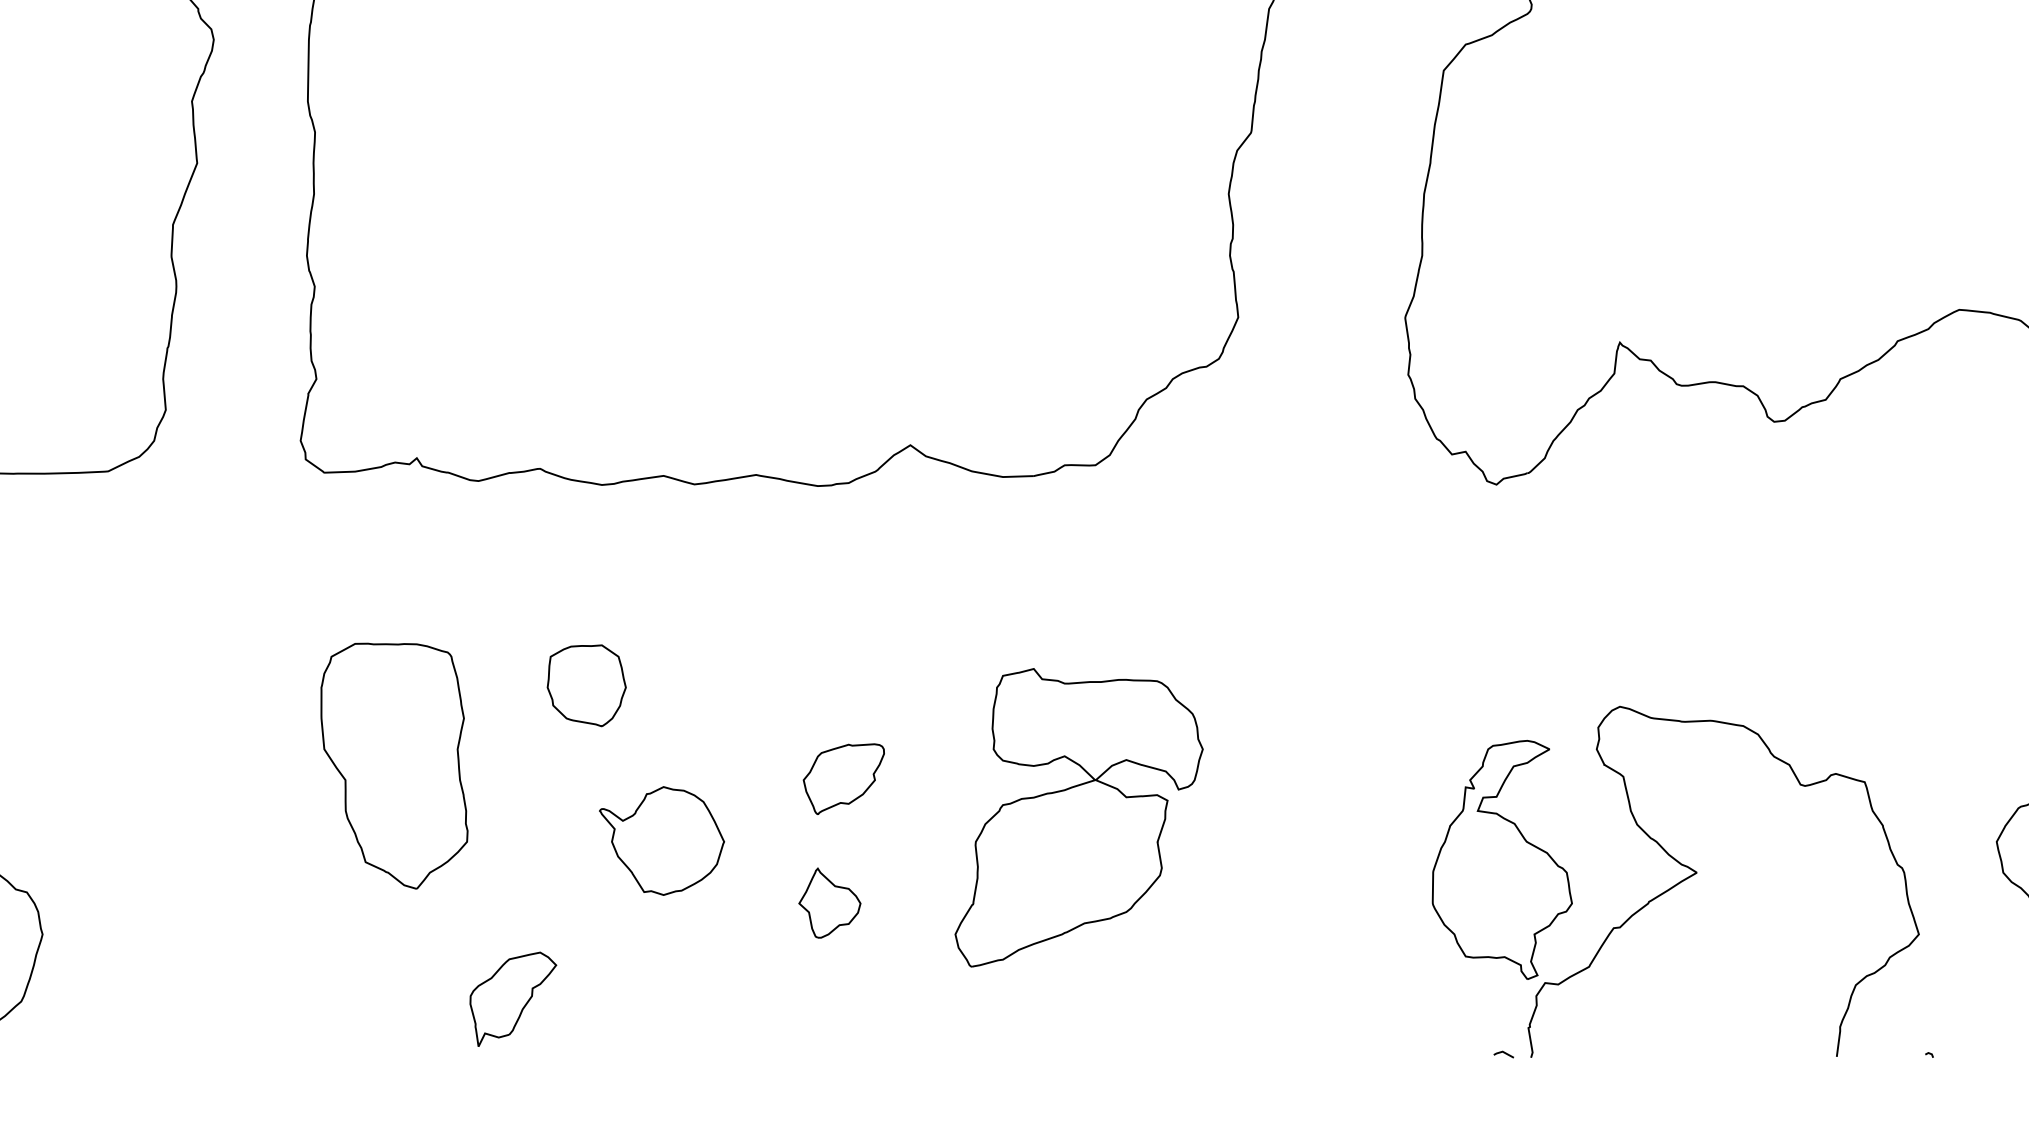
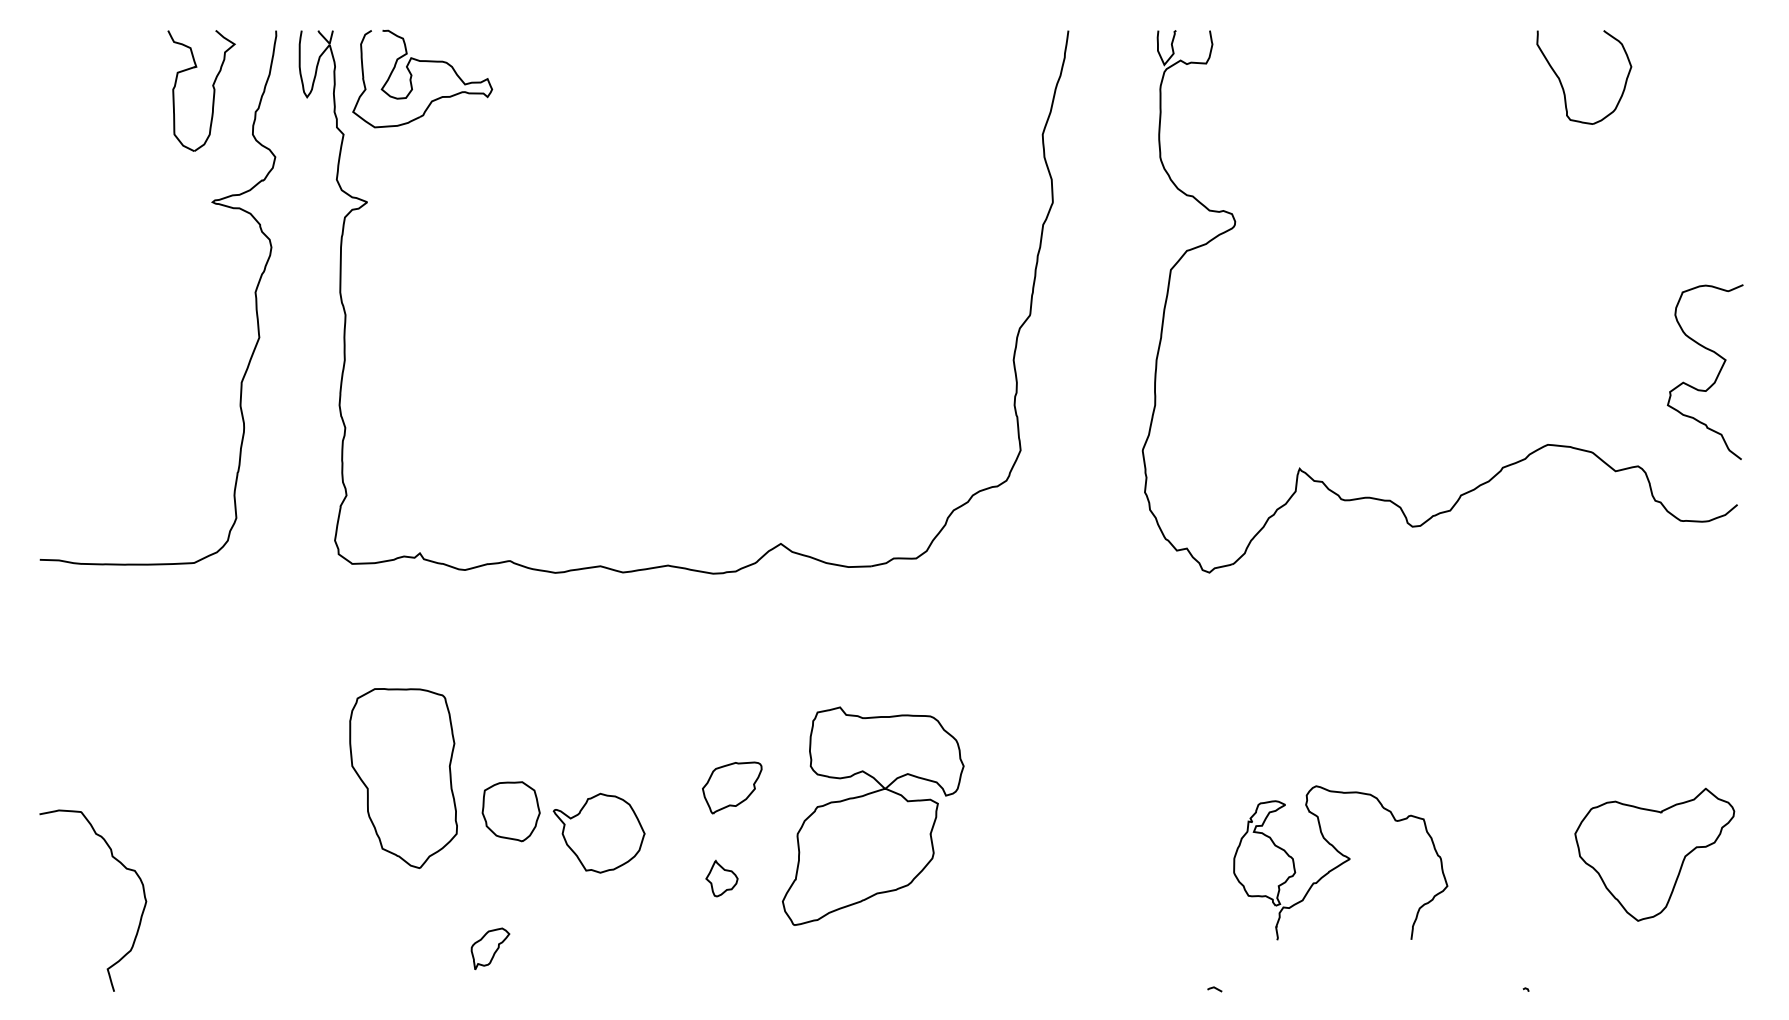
part: (585, 685) -> (510, 811), moved
part: (1079, 816) -> (873, 815), moved
part: (1675, 881) -> (1340, 862), size x0.6
part: (829, 902) -> (721, 878), size x0.7
part: (513, 998) -> (490, 948), size x0.6

